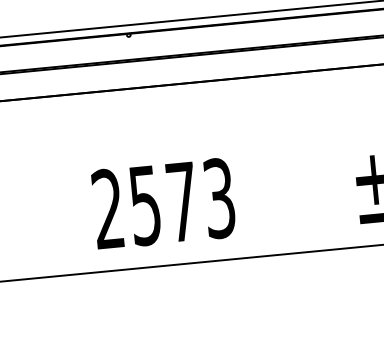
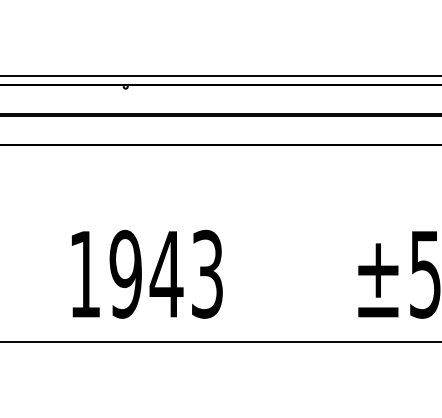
text: (145, 204) -> (126, 273), 2573 -> 1943

